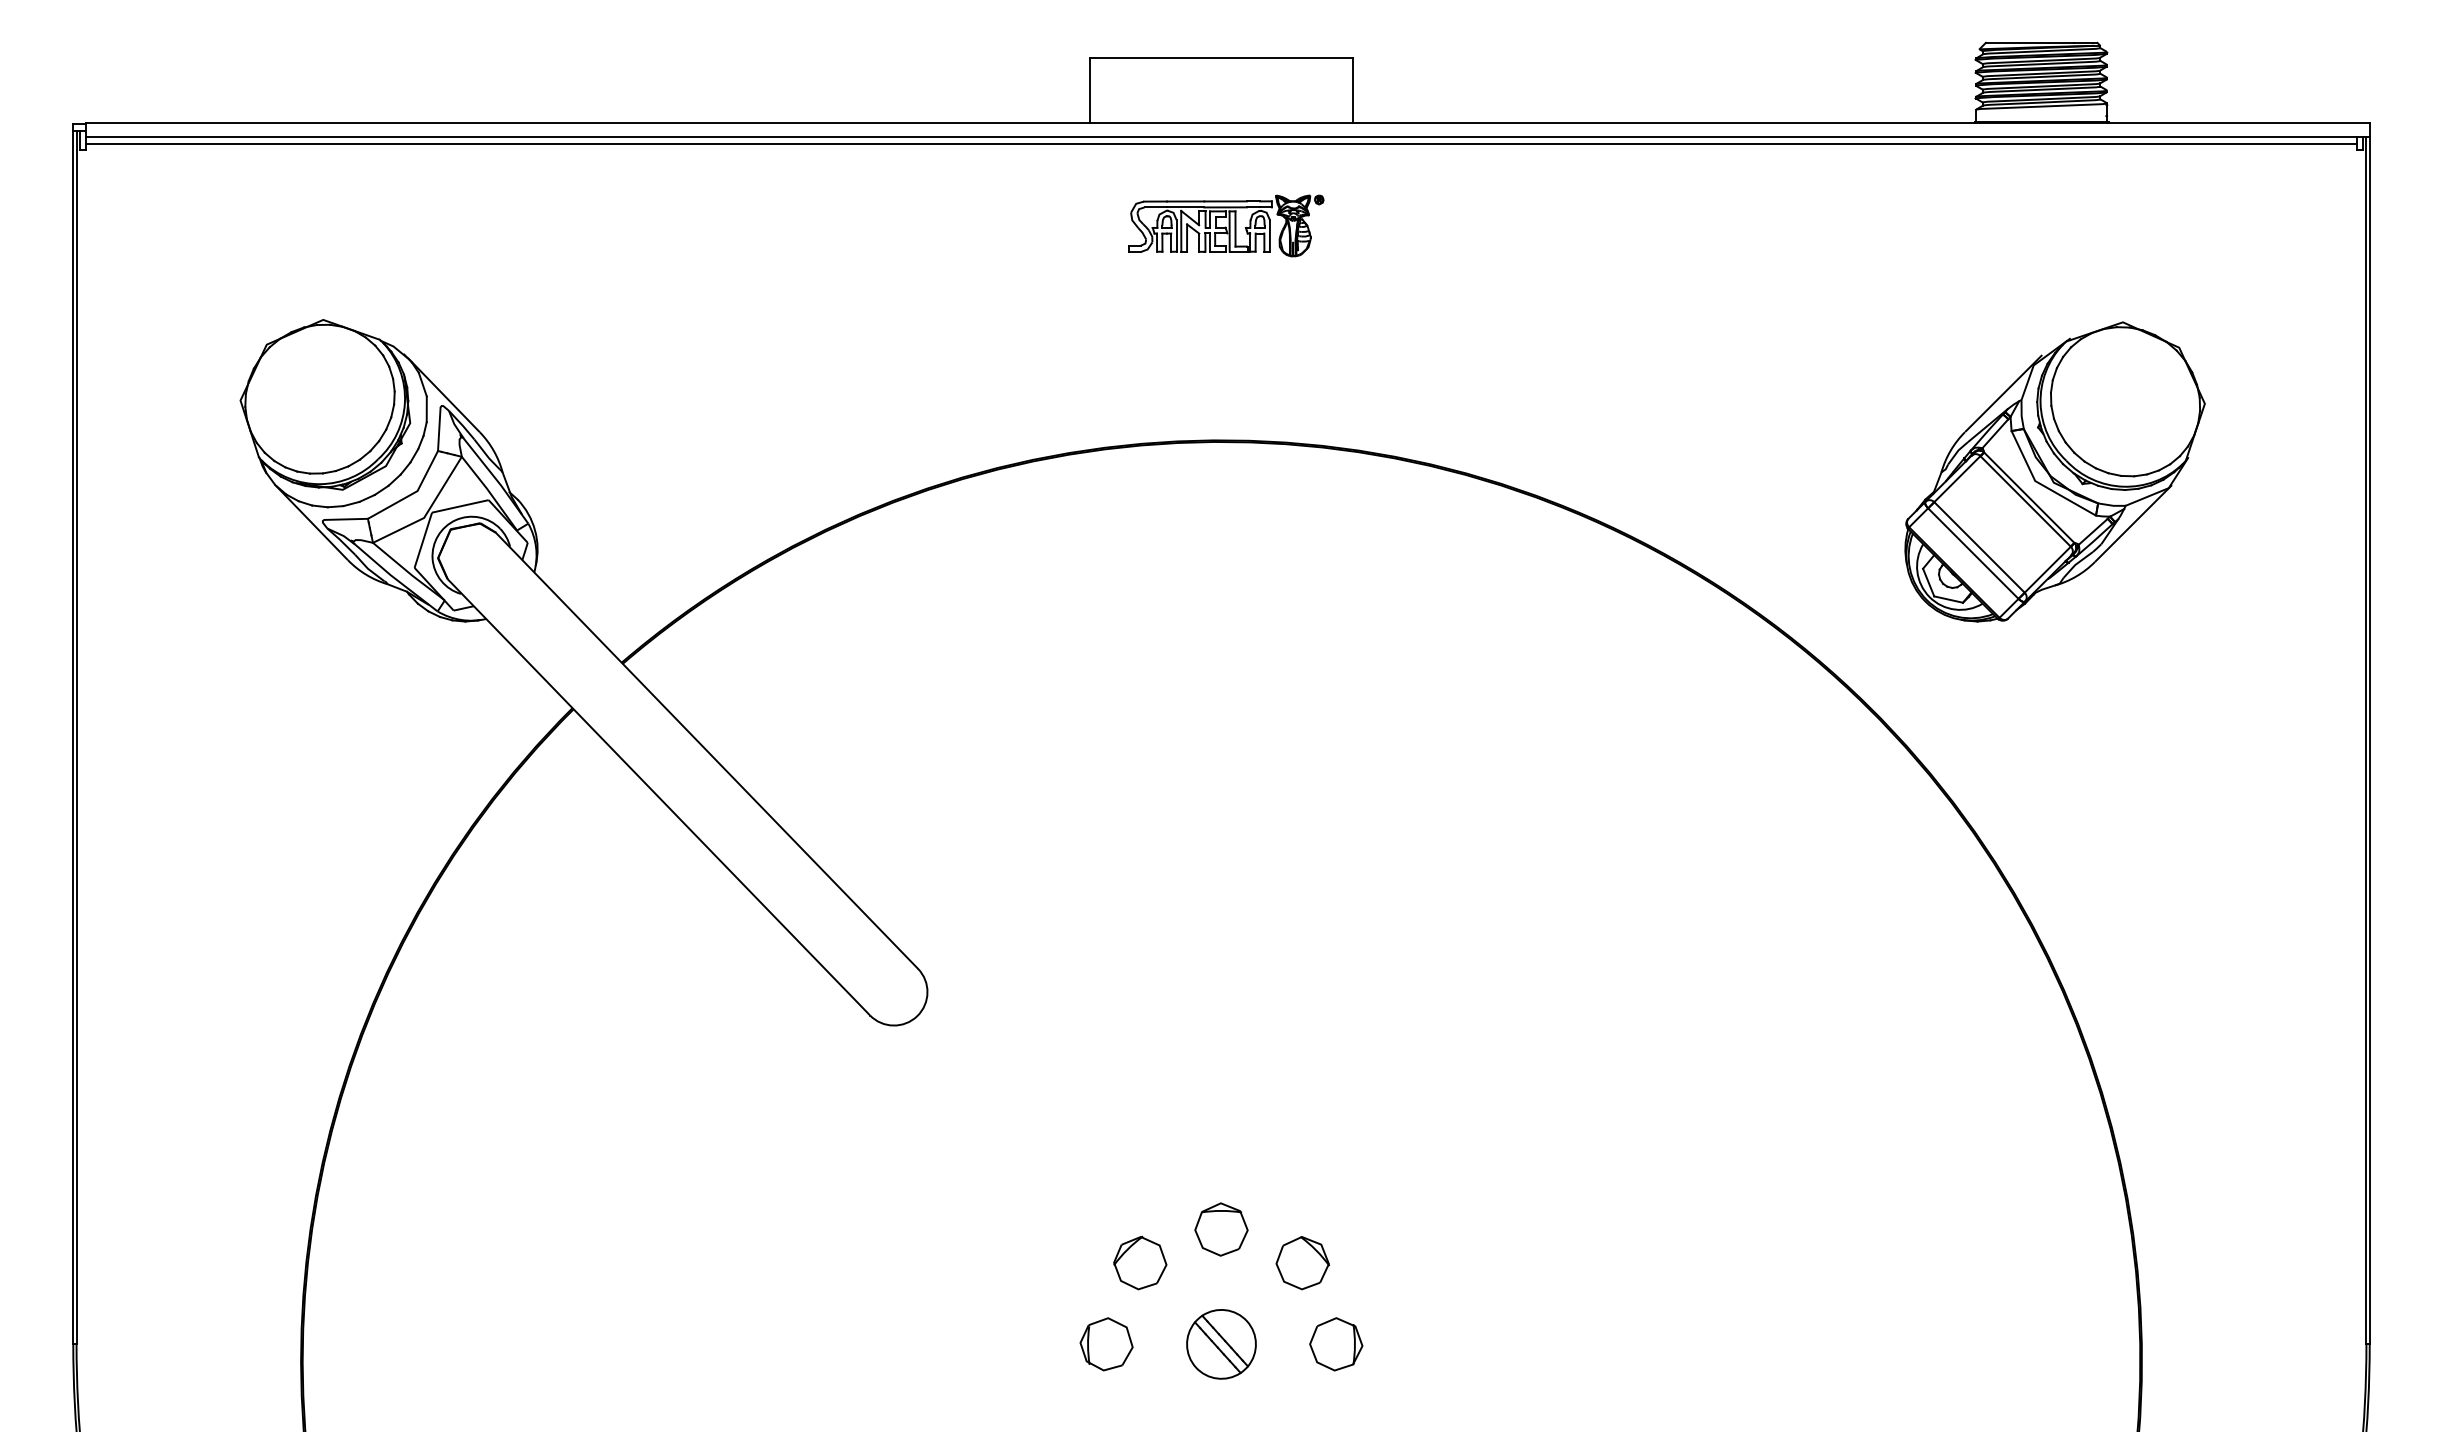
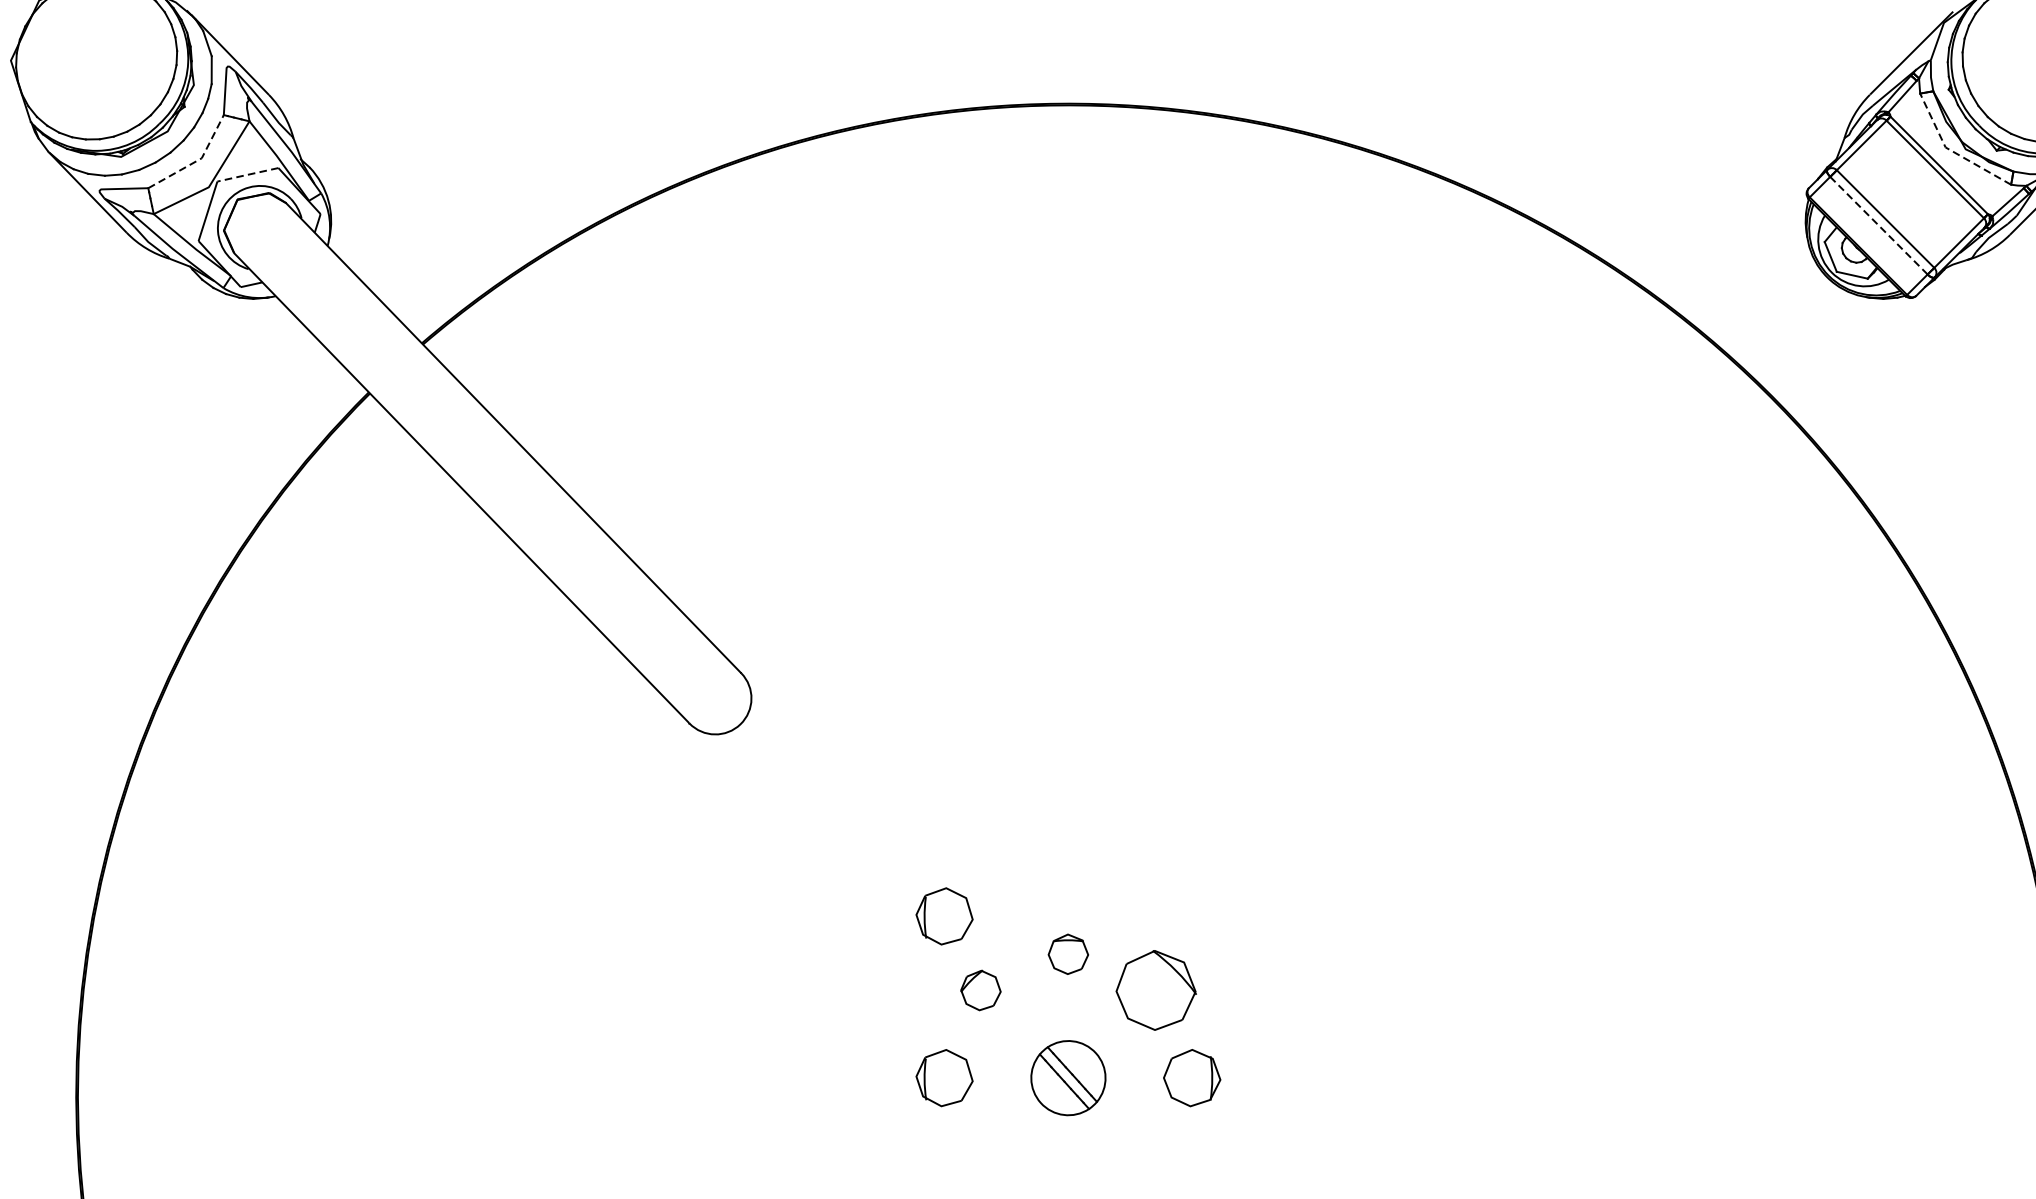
line: (2040, 484) -> (1951, 151), solid -> dashed
line: (413, 493) -> (197, 160), solid -> dashed
line: (459, 506) -> (247, 174), solid -> dashed
line: (1973, 553) -> (1879, 225), solid -> dashed
part: (1106, 1194) -> (944, 916), added
part: (1221, 1229) -> (1068, 954), size x0.7
part: (1140, 1262) -> (981, 989), size x0.7
part: (1302, 1263) -> (1155, 990), size x1.4

